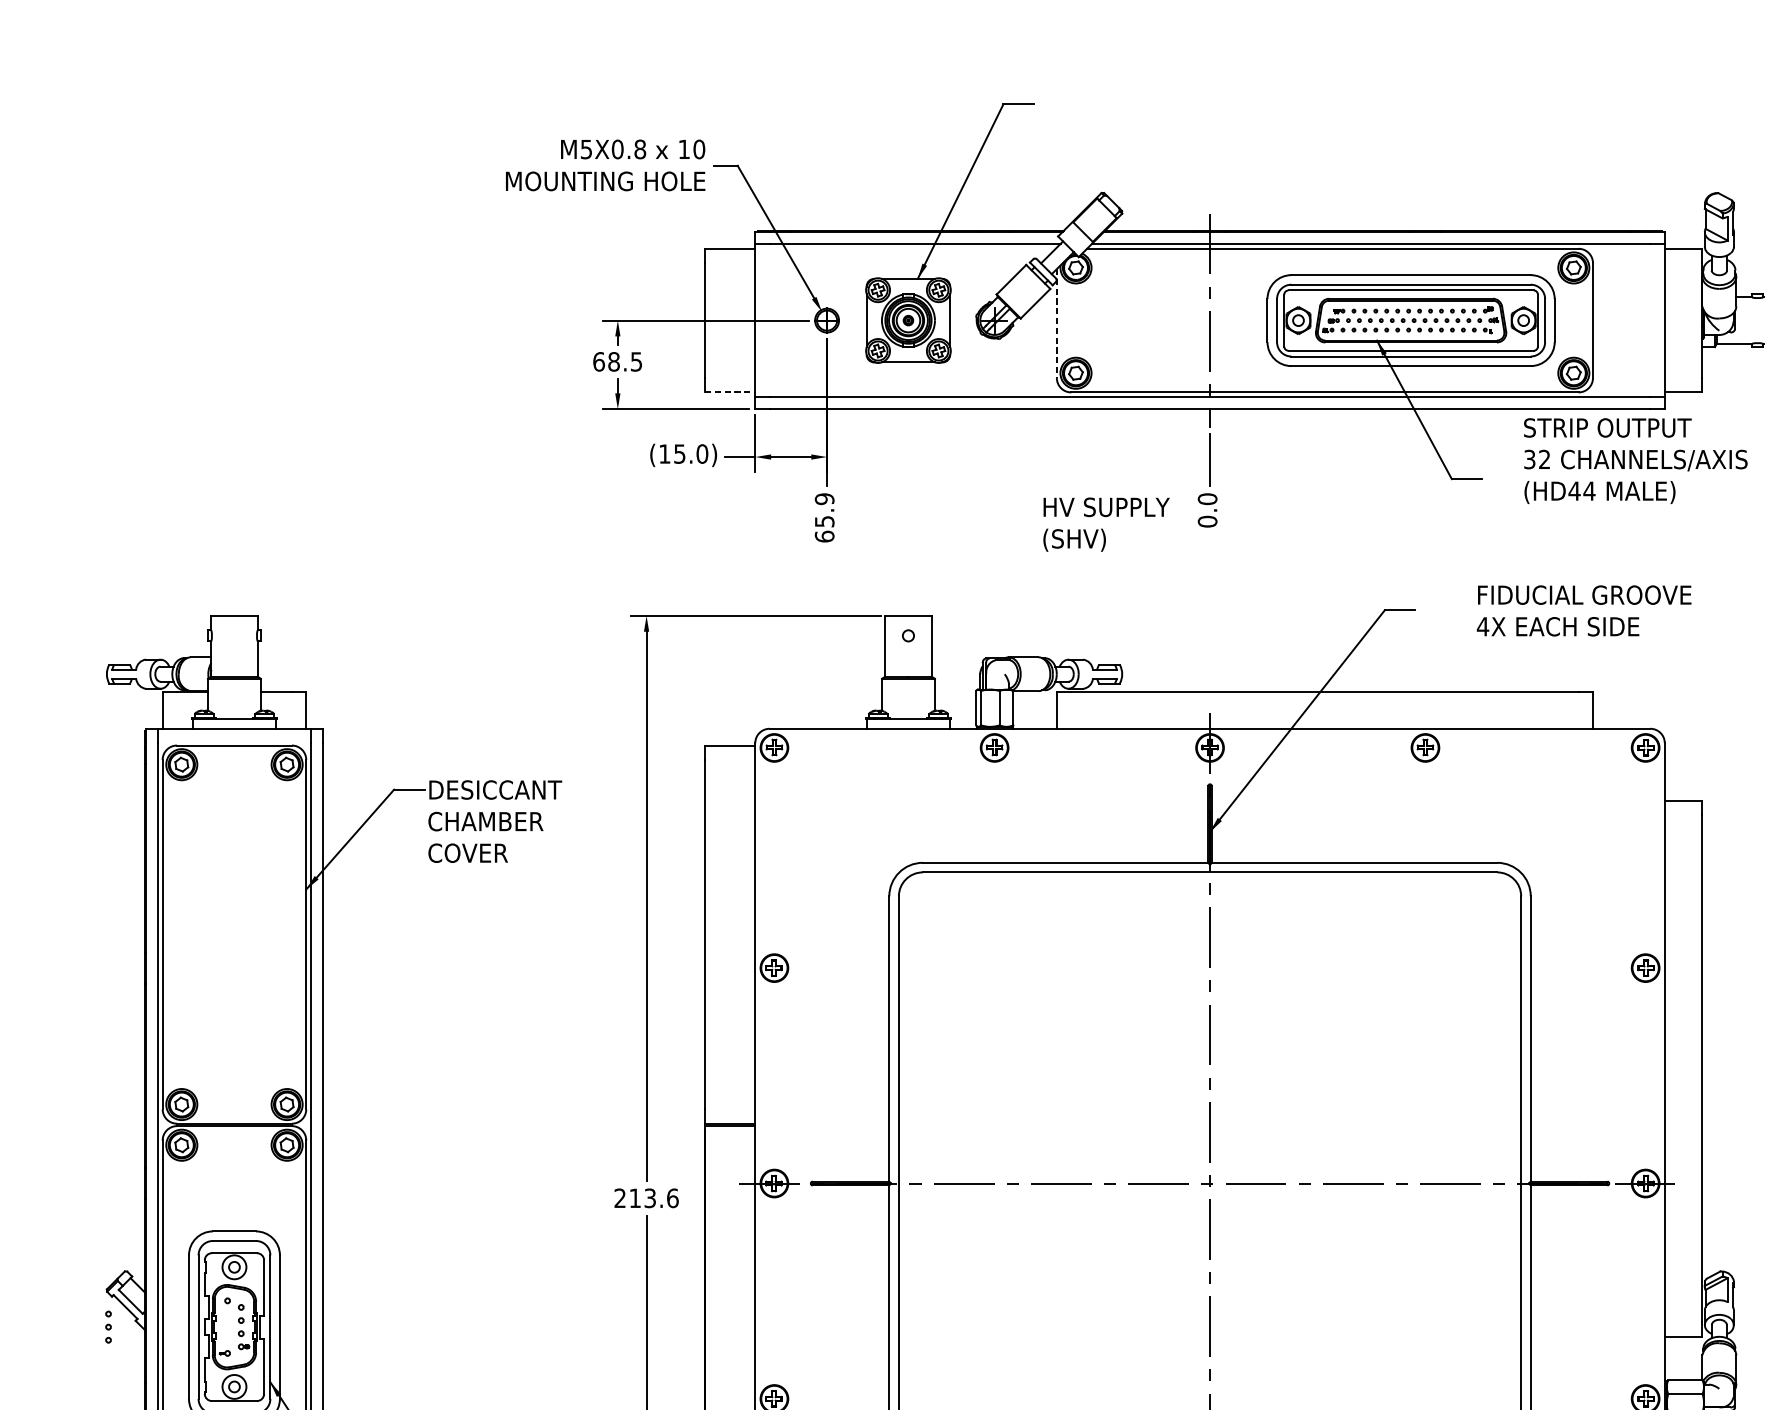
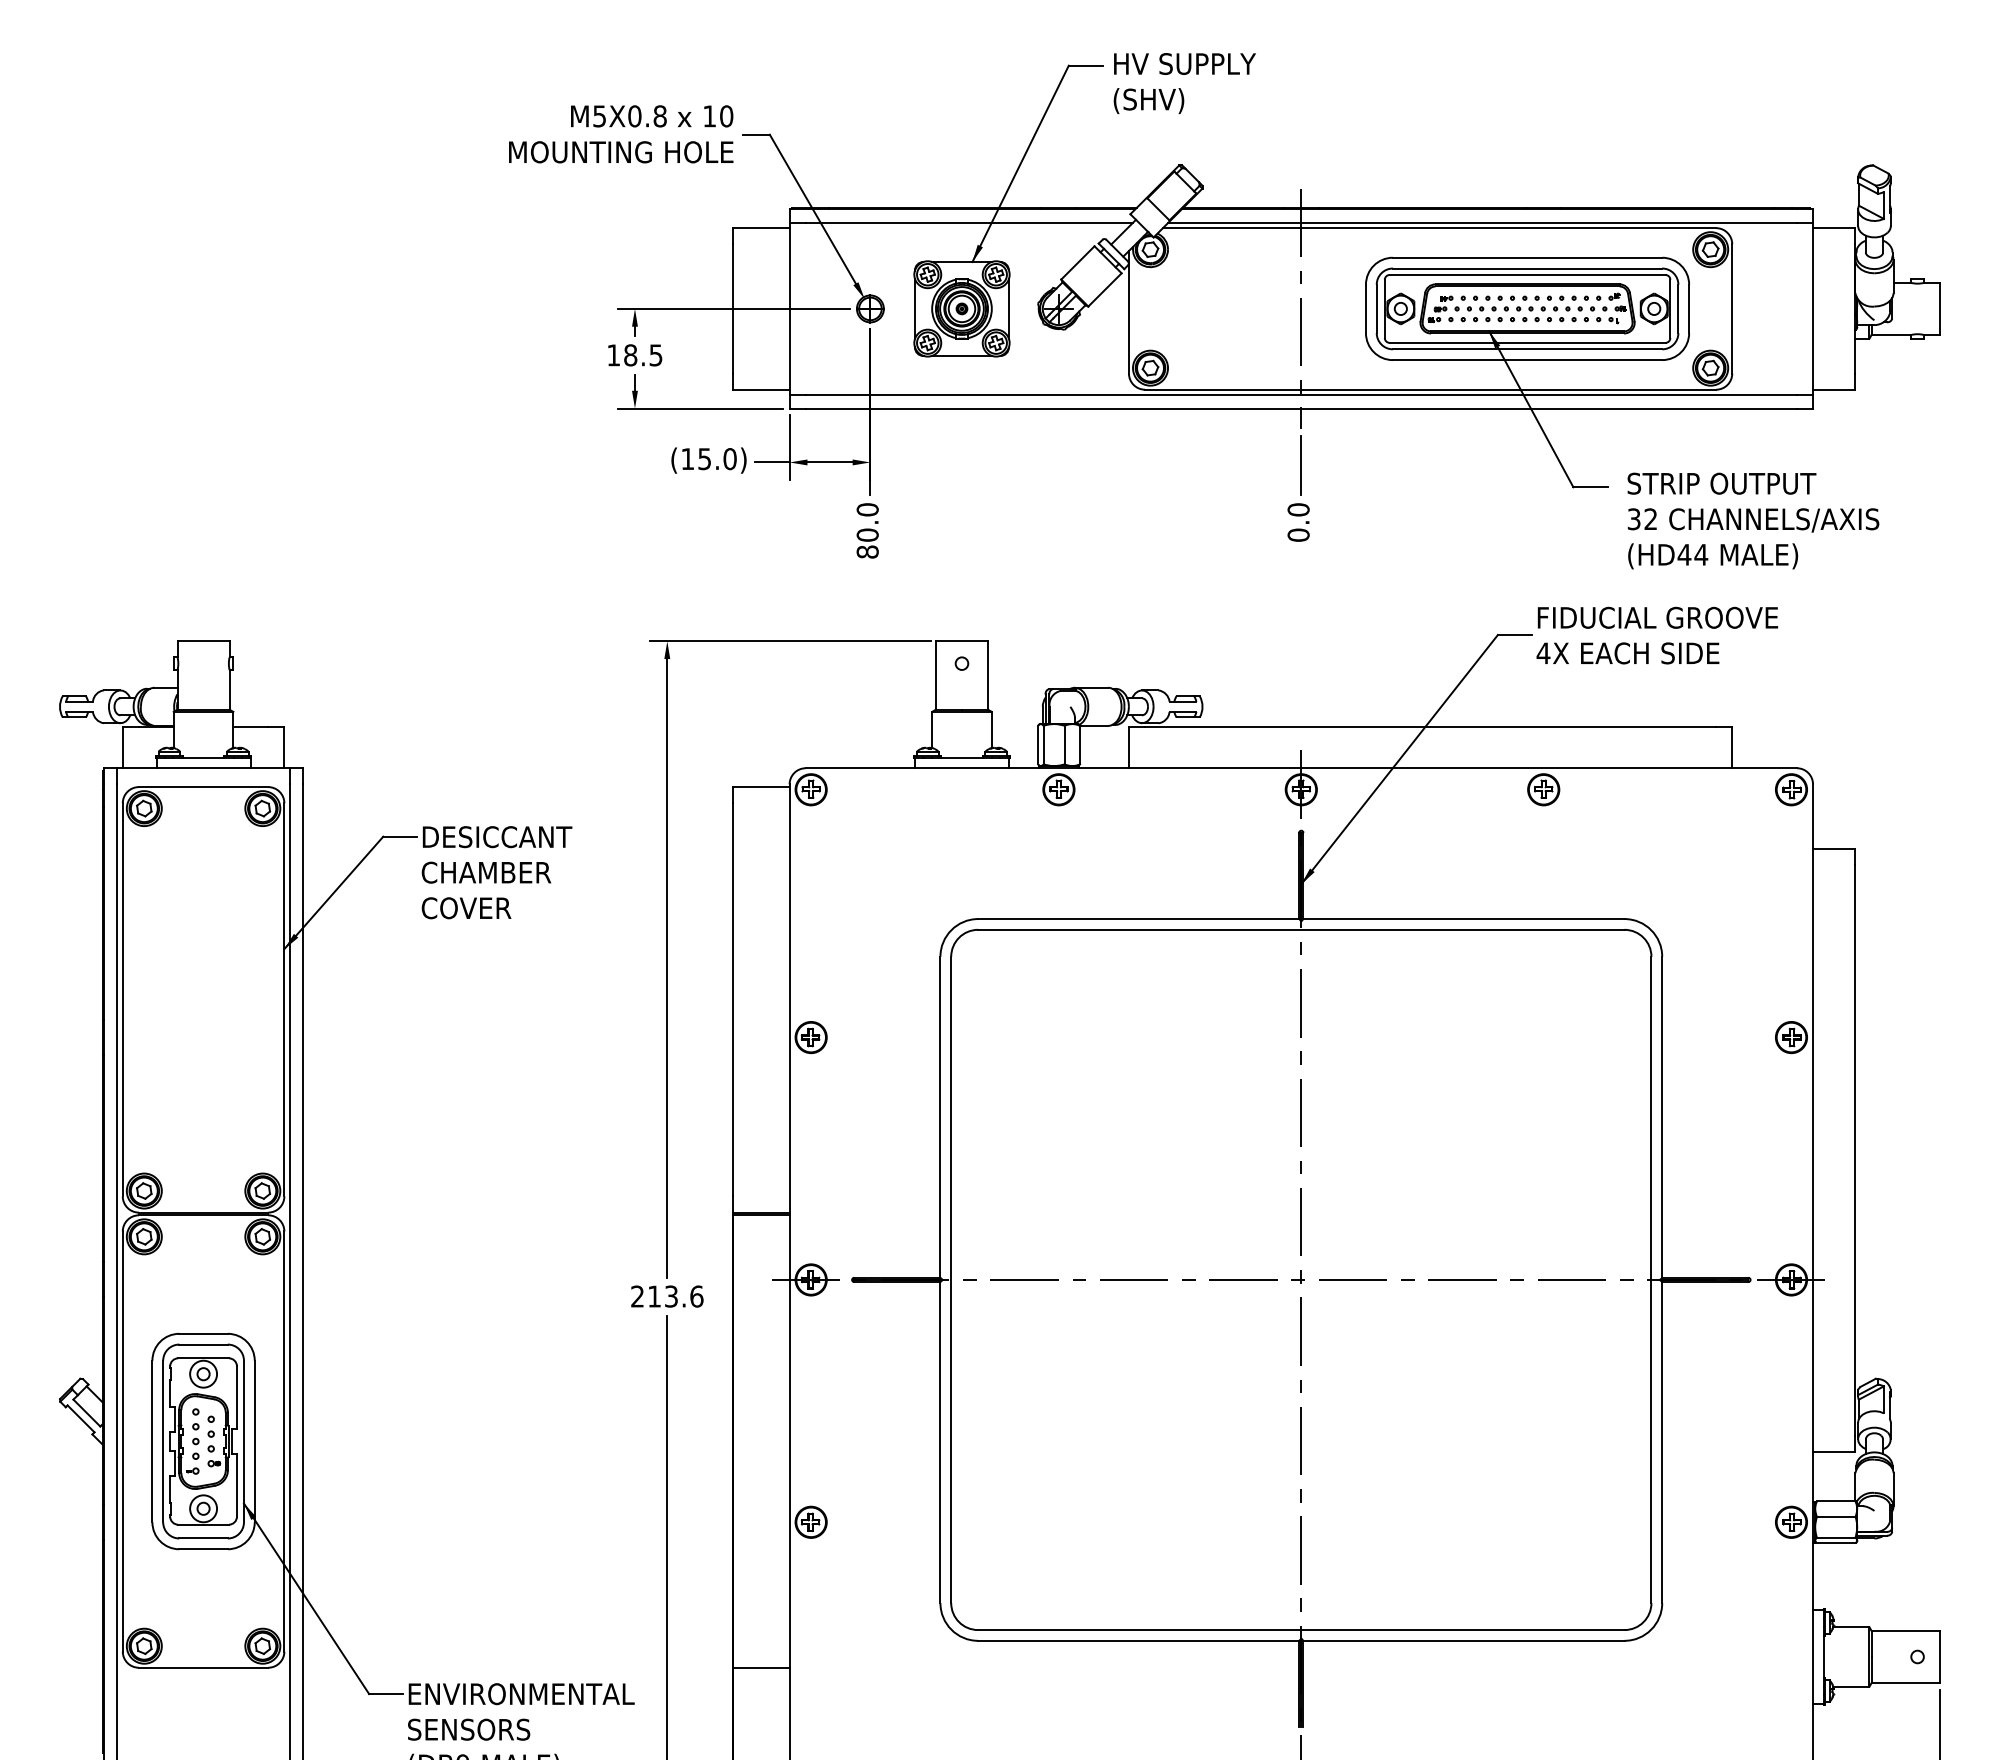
line: (1056, 323) -> (1128, 312), dashed -> solid
text: (598, 361) -> (613, 355), 68.5 -> 18.5
line: (730, 392) -> (761, 389), dashed -> solid
text: (1635, 460) -> (1753, 520), moved
text: (824, 517) -> (867, 530), 65.9 -> 80.0
text: (1106, 524) -> (1184, 83), moved
text: (1583, 610) -> (1656, 635), moved
part: (108, 1327) -> (195, 1441), moved

